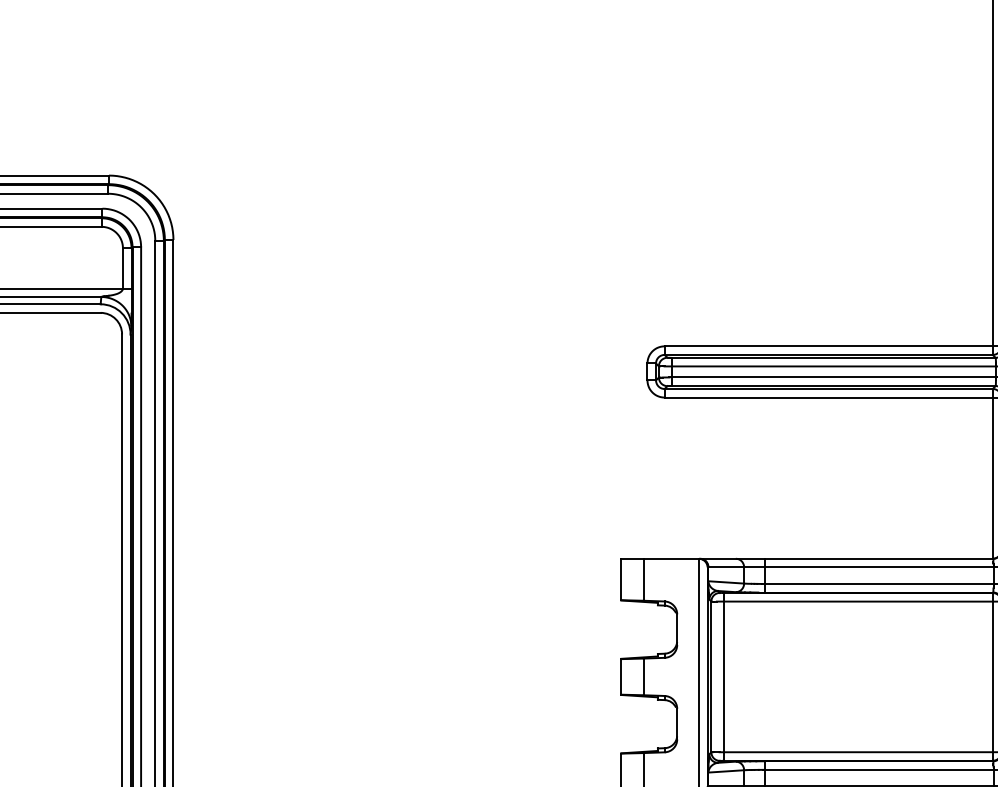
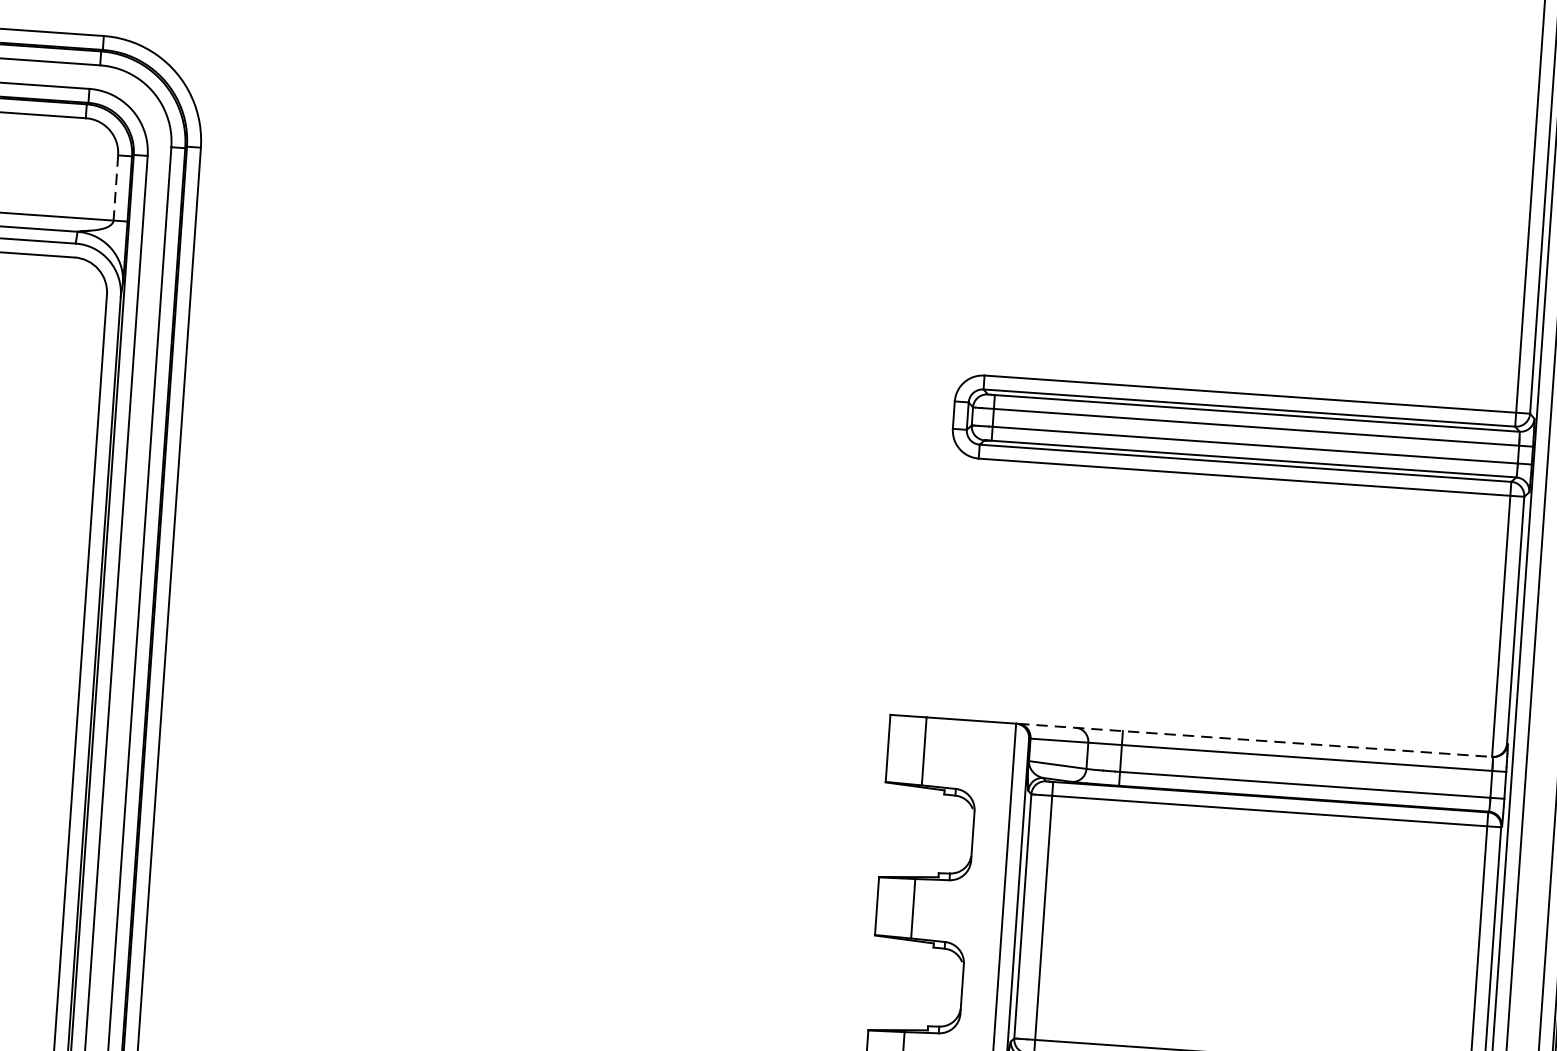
line: (122, 268) -> (115, 188), solid -> dashed
line: (846, 558) -> (1255, 739), solid -> dashed

